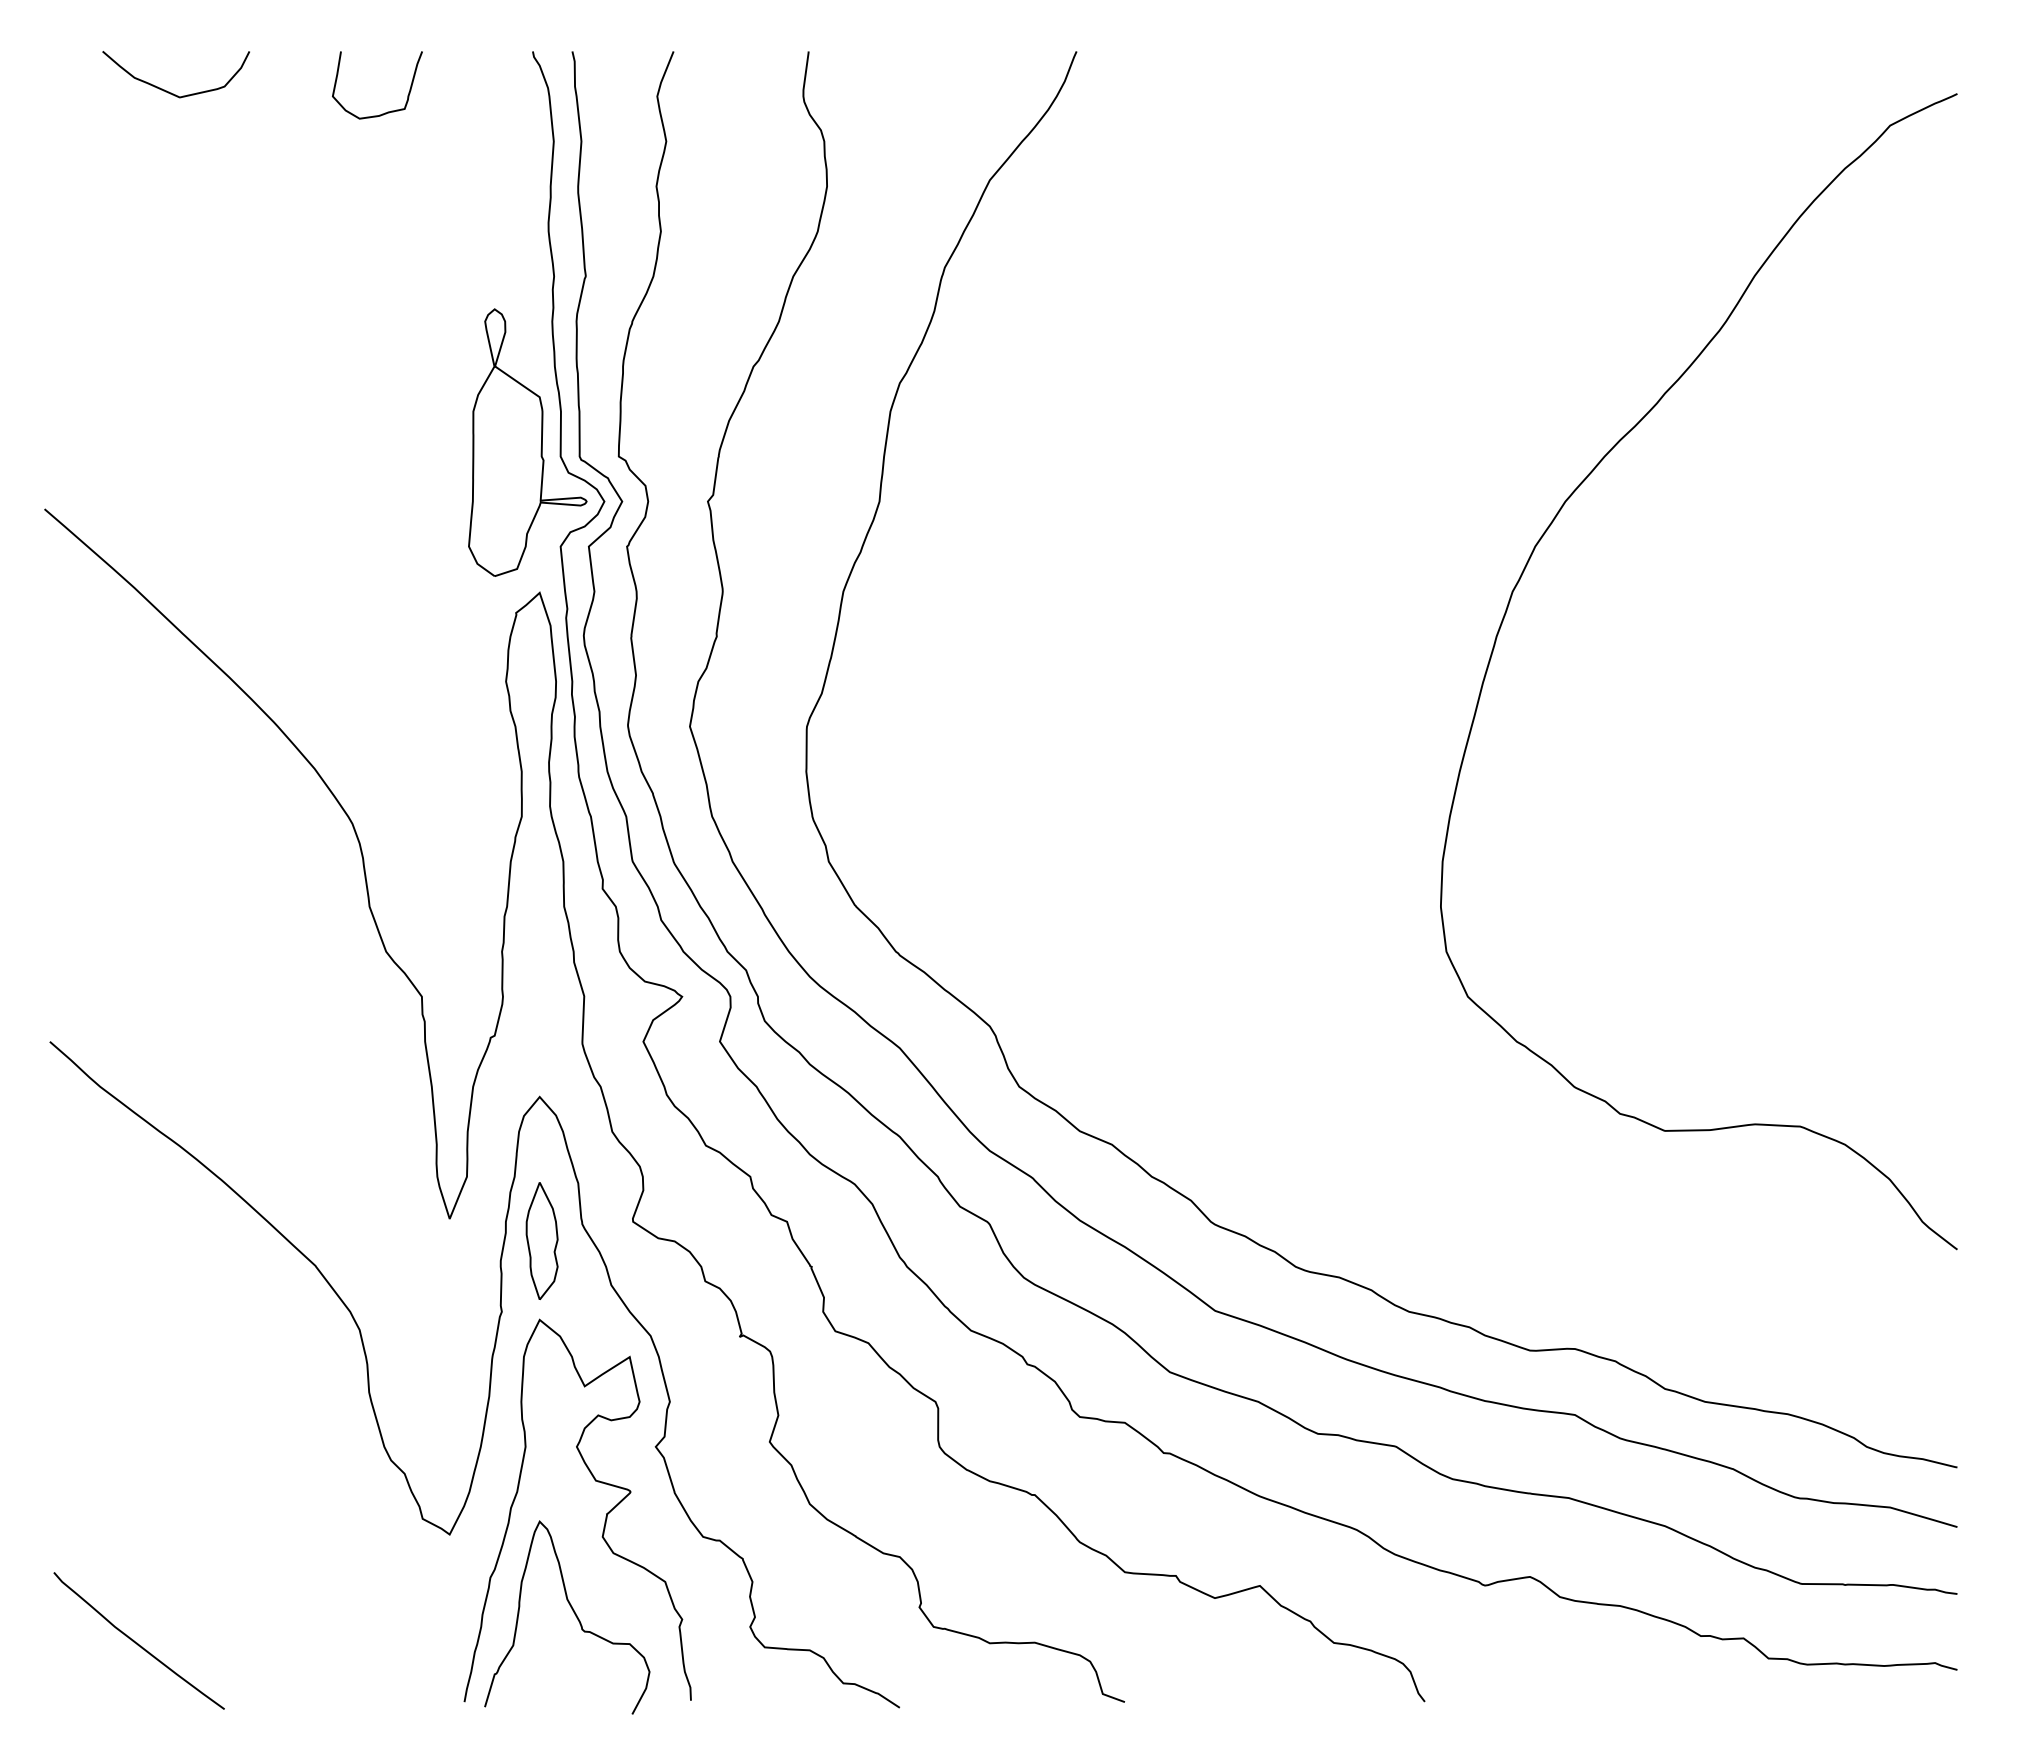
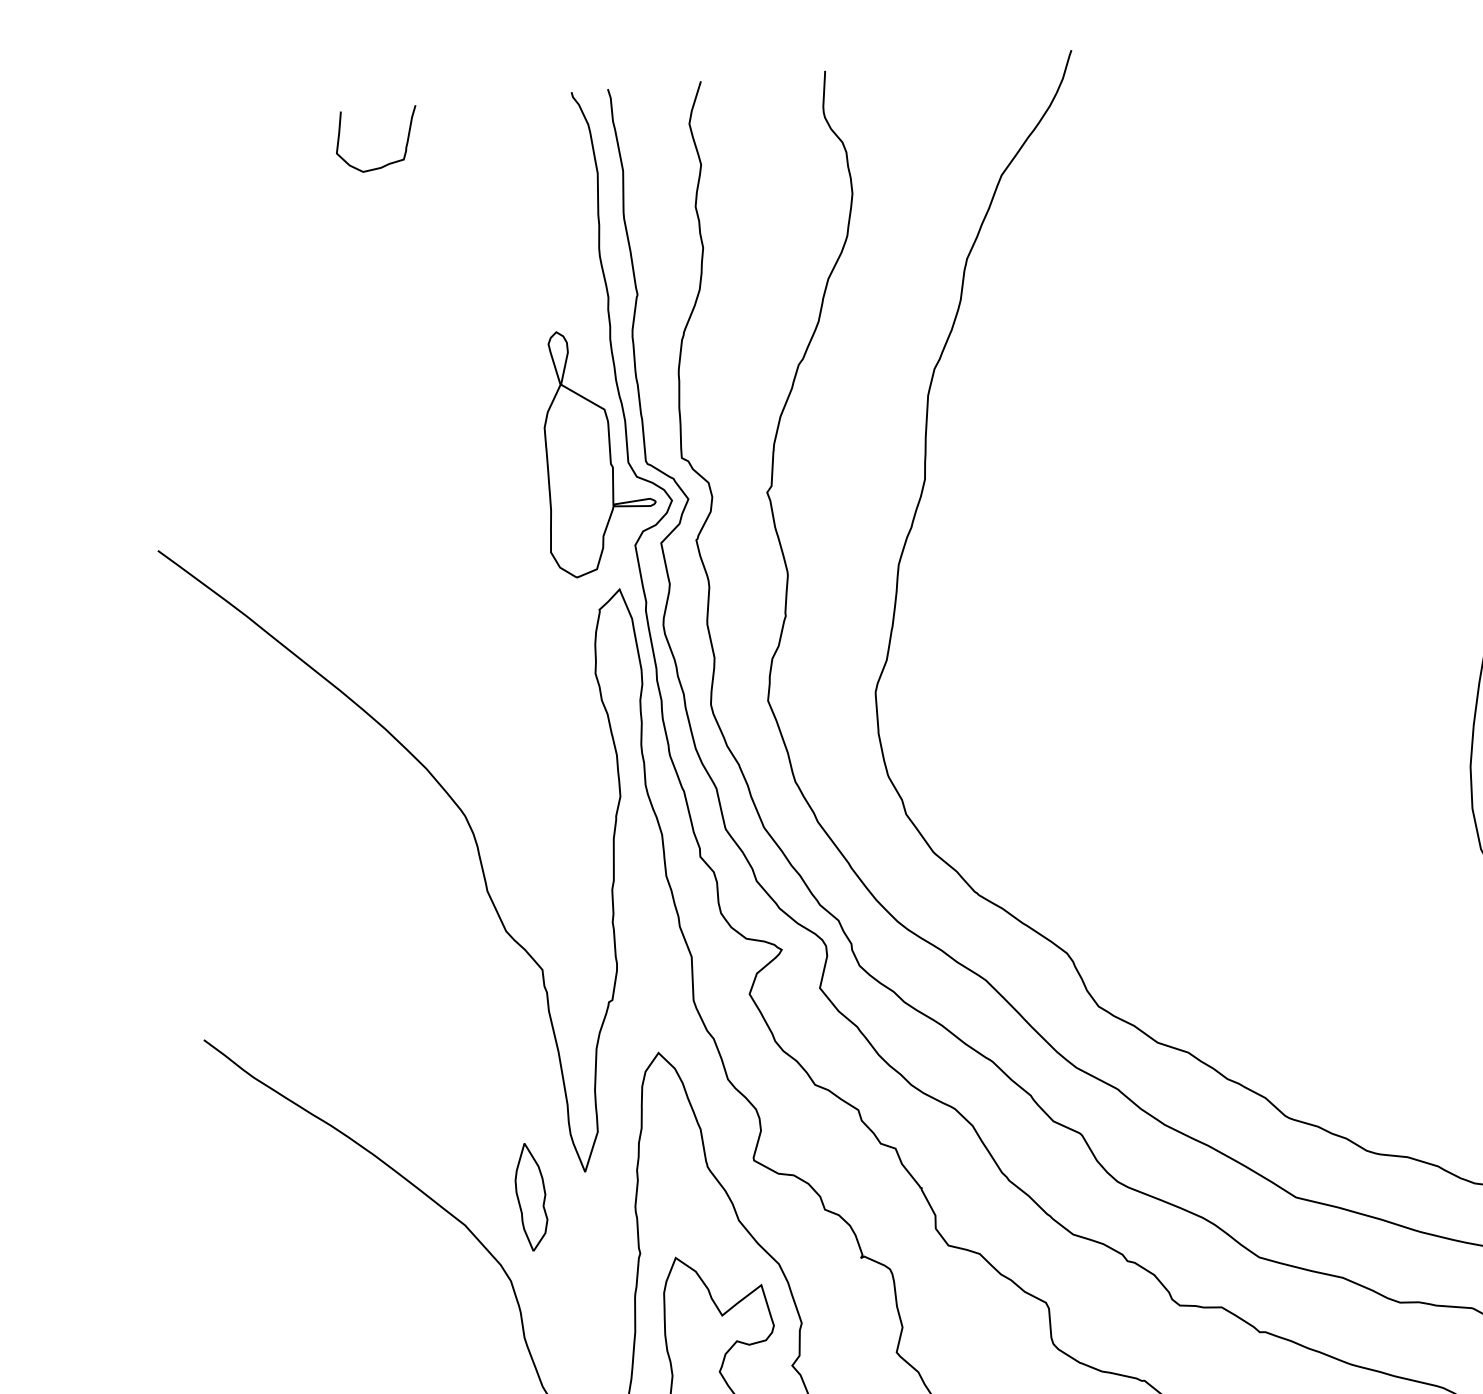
curve: (169, 91) -> (240, 157), removed
curve: (387, 111) -> (388, 163), moved
part: (541, 1240) -> (530, 1196), moved

